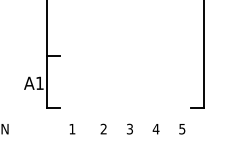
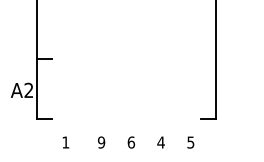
text: (39, 82) -> (28, 89), A1 -> A2
text: (103, 128) -> (101, 141), 2 -> 9
text: (129, 128) -> (130, 141), 3 -> 6

